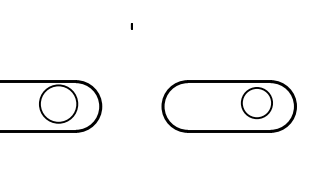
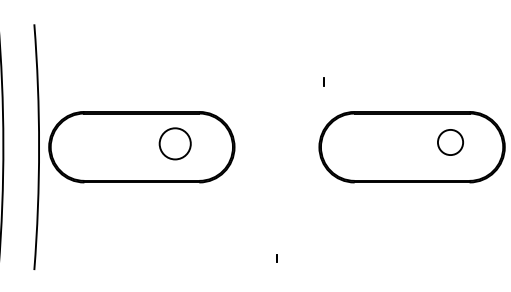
part: (131, 26) -> (323, 81), moved
circle: (58, 103) -> (175, 143), size x0.6
circle: (256, 103) -> (450, 142), size x0.6

